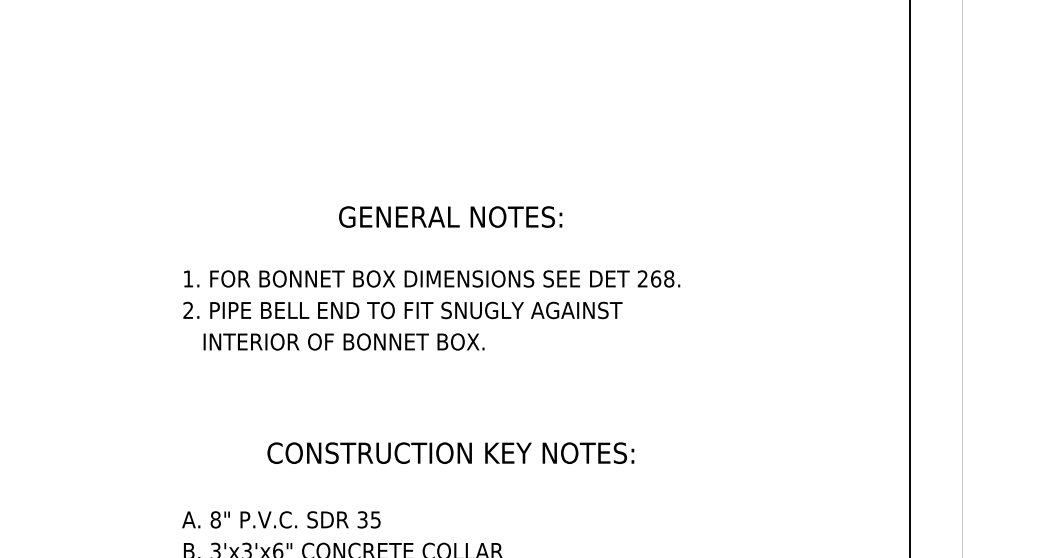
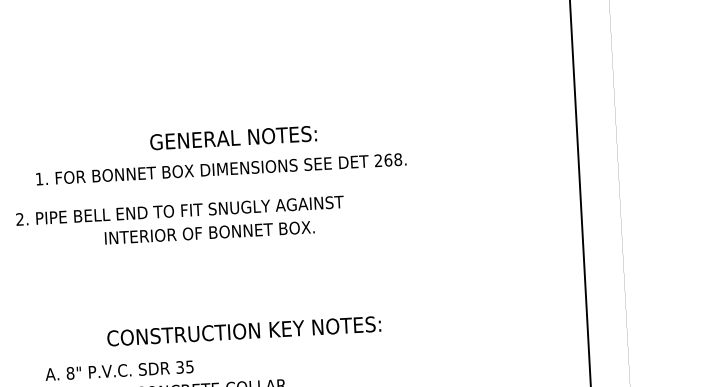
text: (432, 278) -> (221, 168), moved
text: (402, 310) -> (179, 210), moved
text: (343, 341) -> (209, 232), moved
text: (450, 452) -> (243, 330), moved

